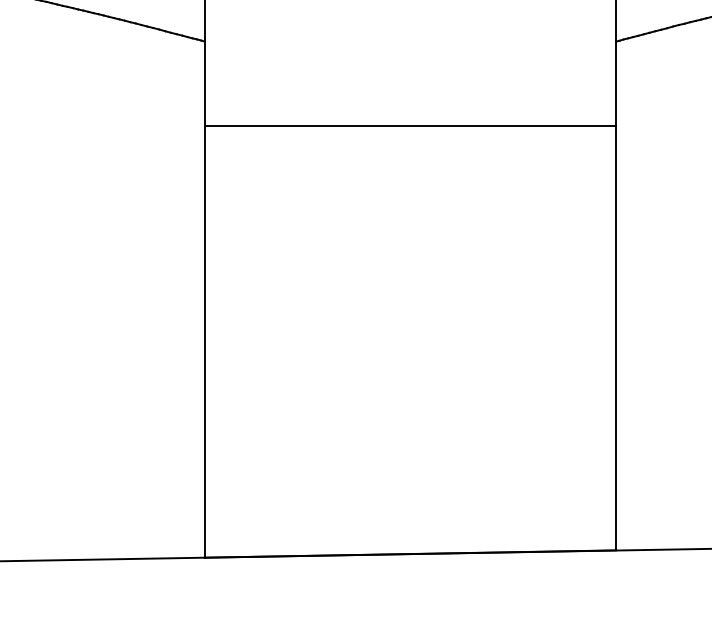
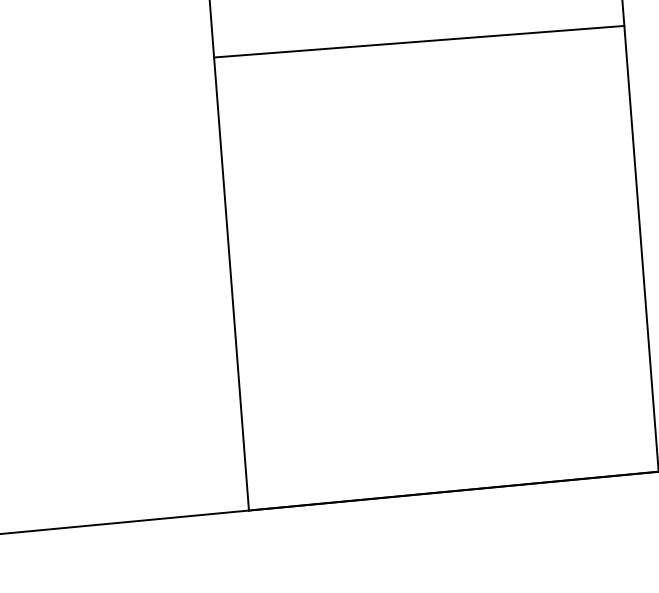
line: (410, 126) -> (419, 41), moved

